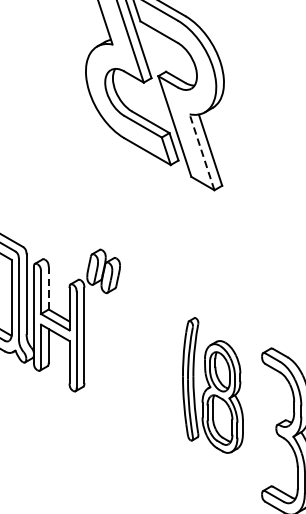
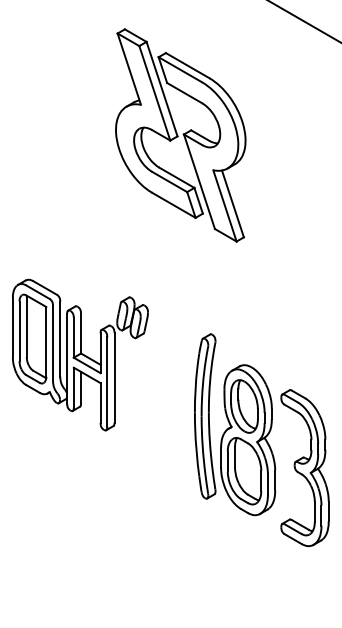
line: (201, 151) -> (224, 205), dashed -> solid
line: (49, 288) -> (81, 333), dashed -> solid
part: (213, 385) -> (235, 424), size x1.43

